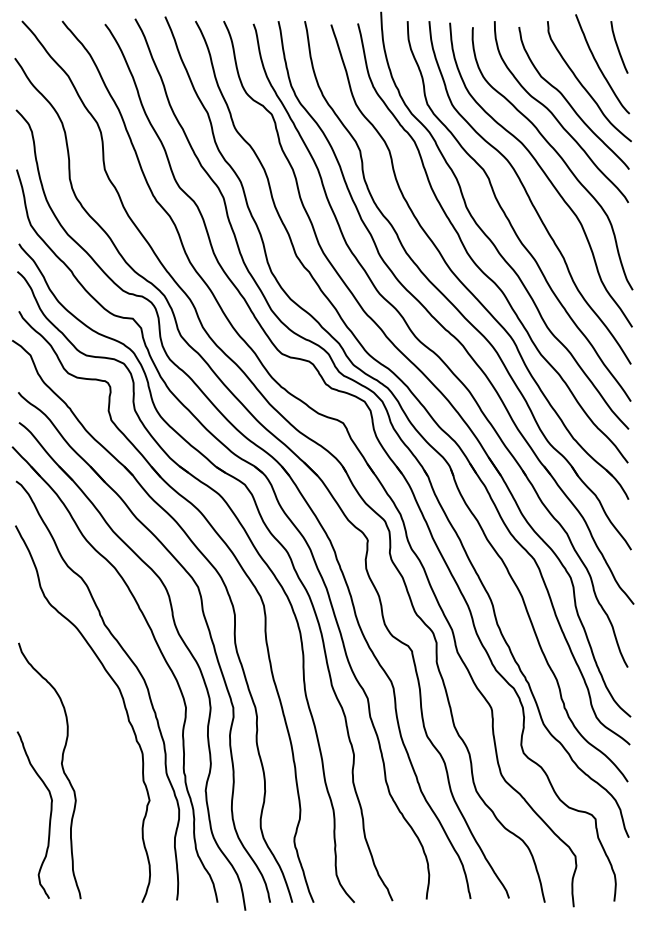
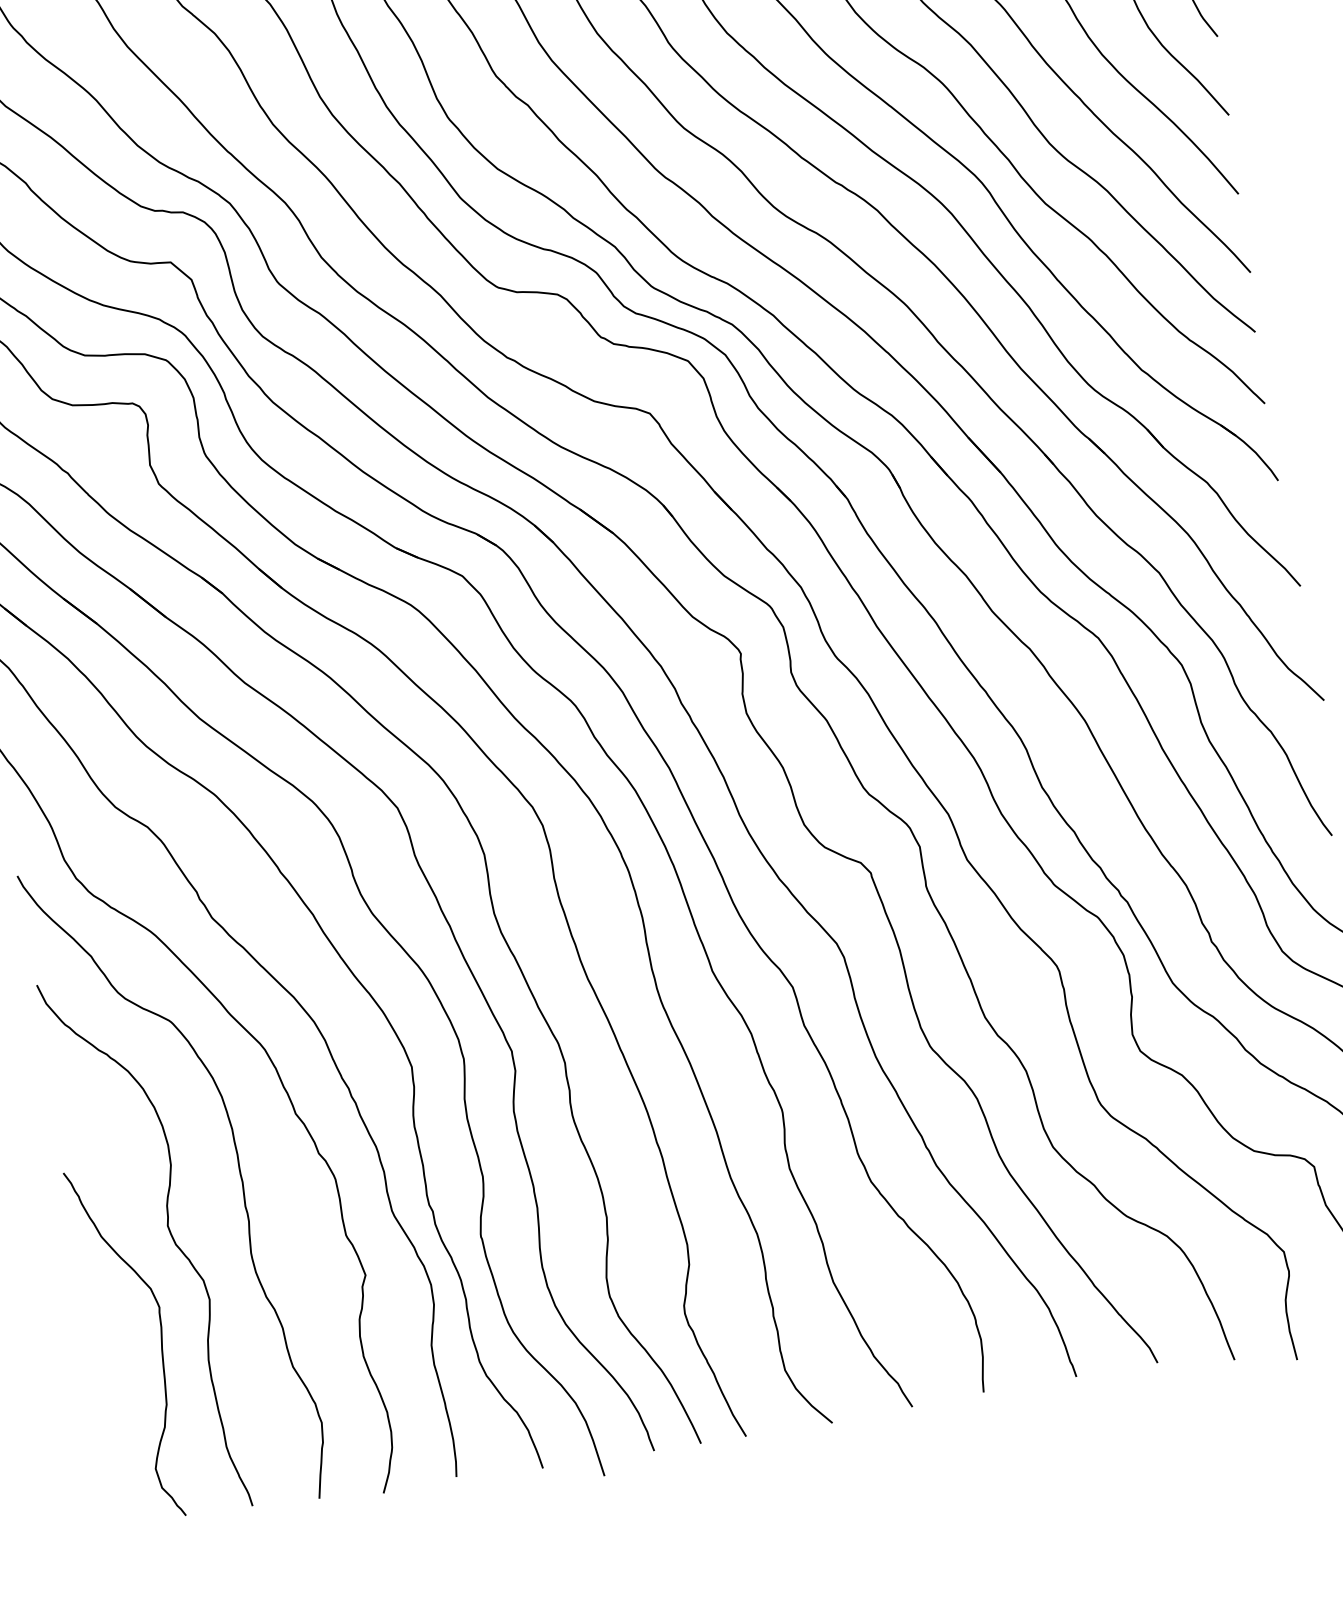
curve: (98, 745) -> (239, 1175), added

